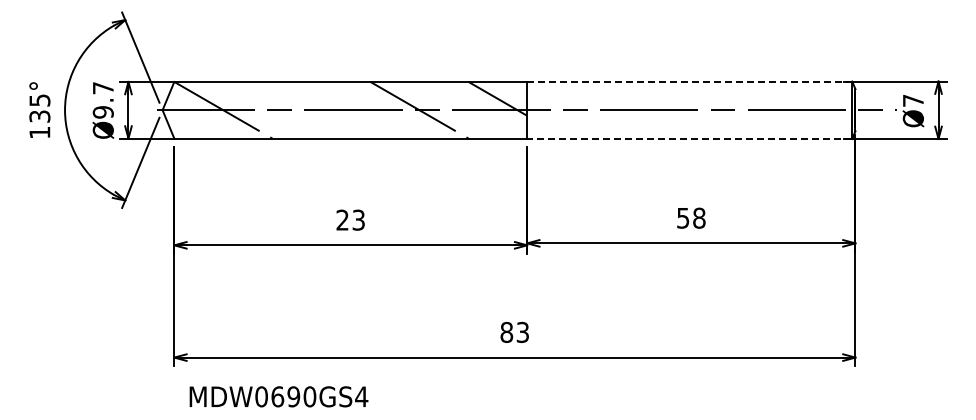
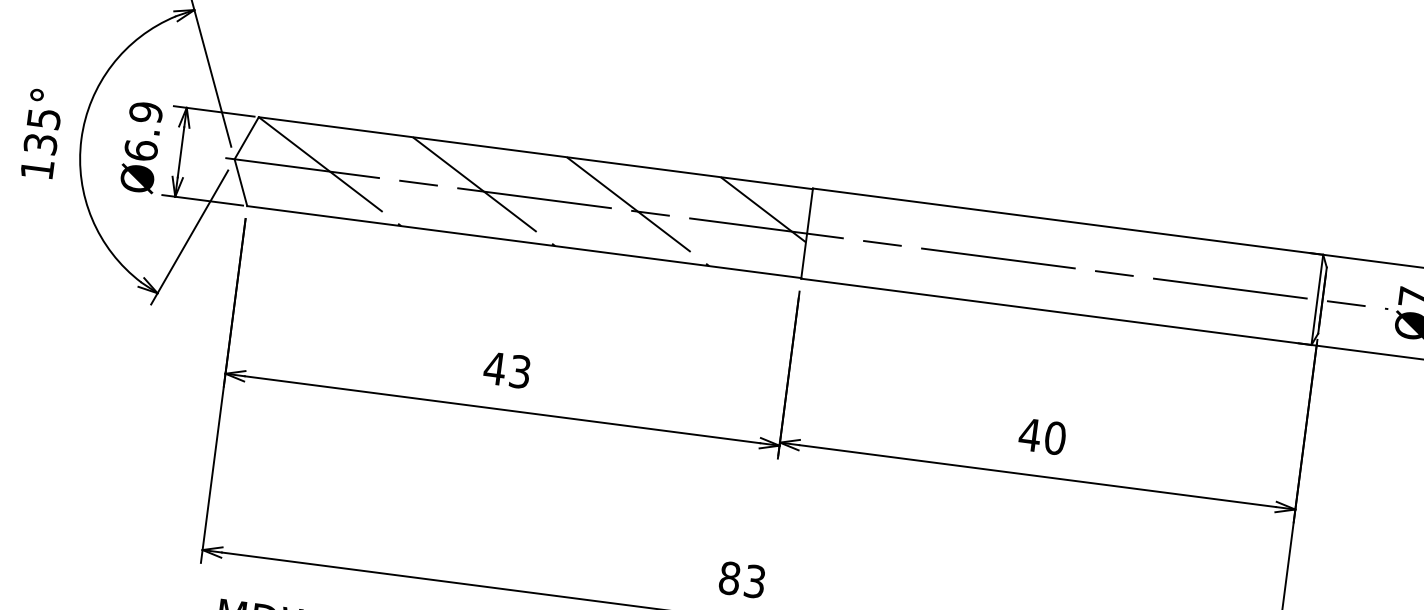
line: (690, 81) -> (1069, 221), dashed -> solid
text: (102, 100) -> (142, 131), Ø9.7 -> Ø6.9
line: (321, 109) -> (484, 190), added
line: (689, 138) -> (1056, 311), dashed -> solid
text: (690, 218) -> (1041, 436), 58 -> 40
text: (342, 219) -> (494, 367), 23 -> 43

